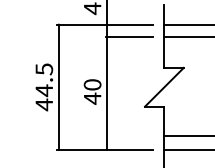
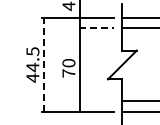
line: (129, 37) -> (96, 27), solid -> dashed
line: (58, 86) -> (43, 64), solid -> dashed
text: (92, 98) -> (68, 73), 40 -> 70

